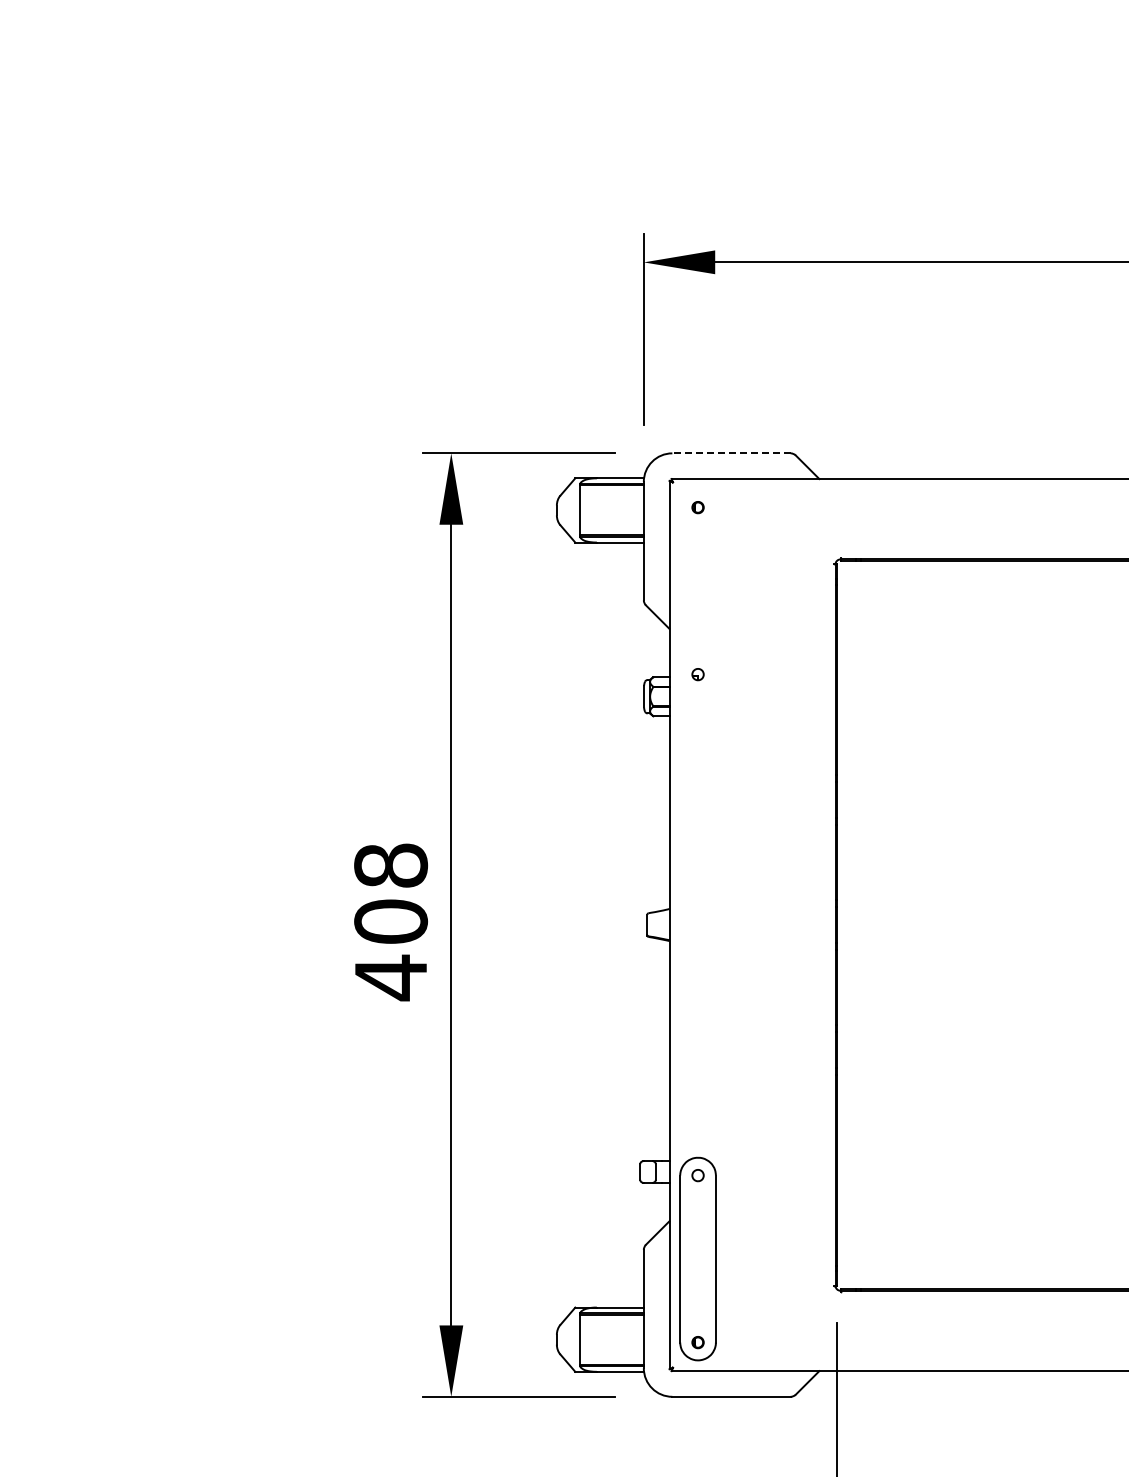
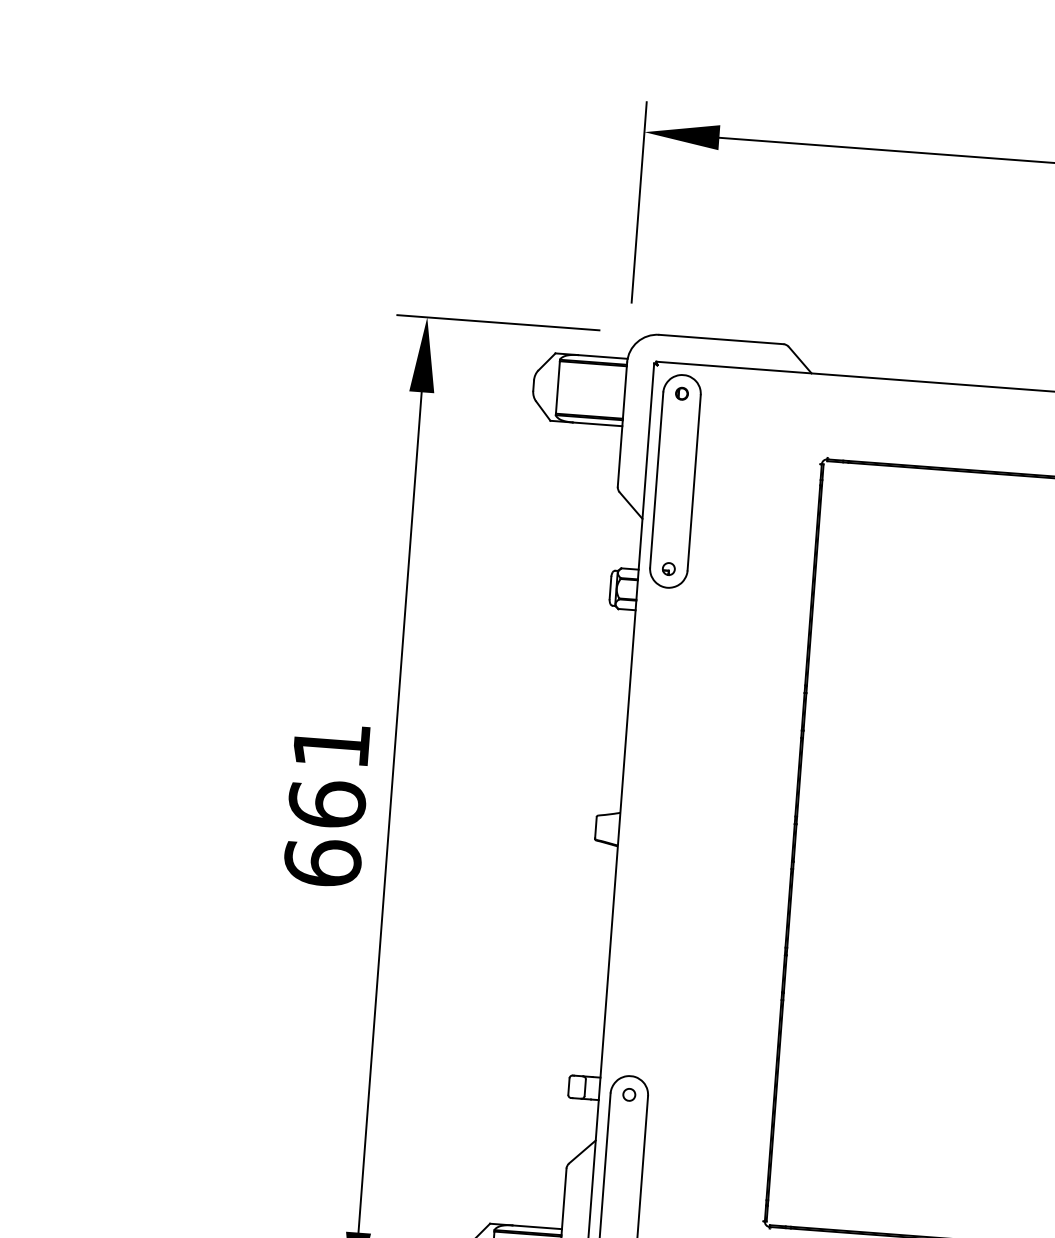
line: (731, 453) -> (721, 339), dashed -> solid
part: (697, 590) -> (674, 480), added
text: (391, 922) -> (327, 805), 408 -> 661

